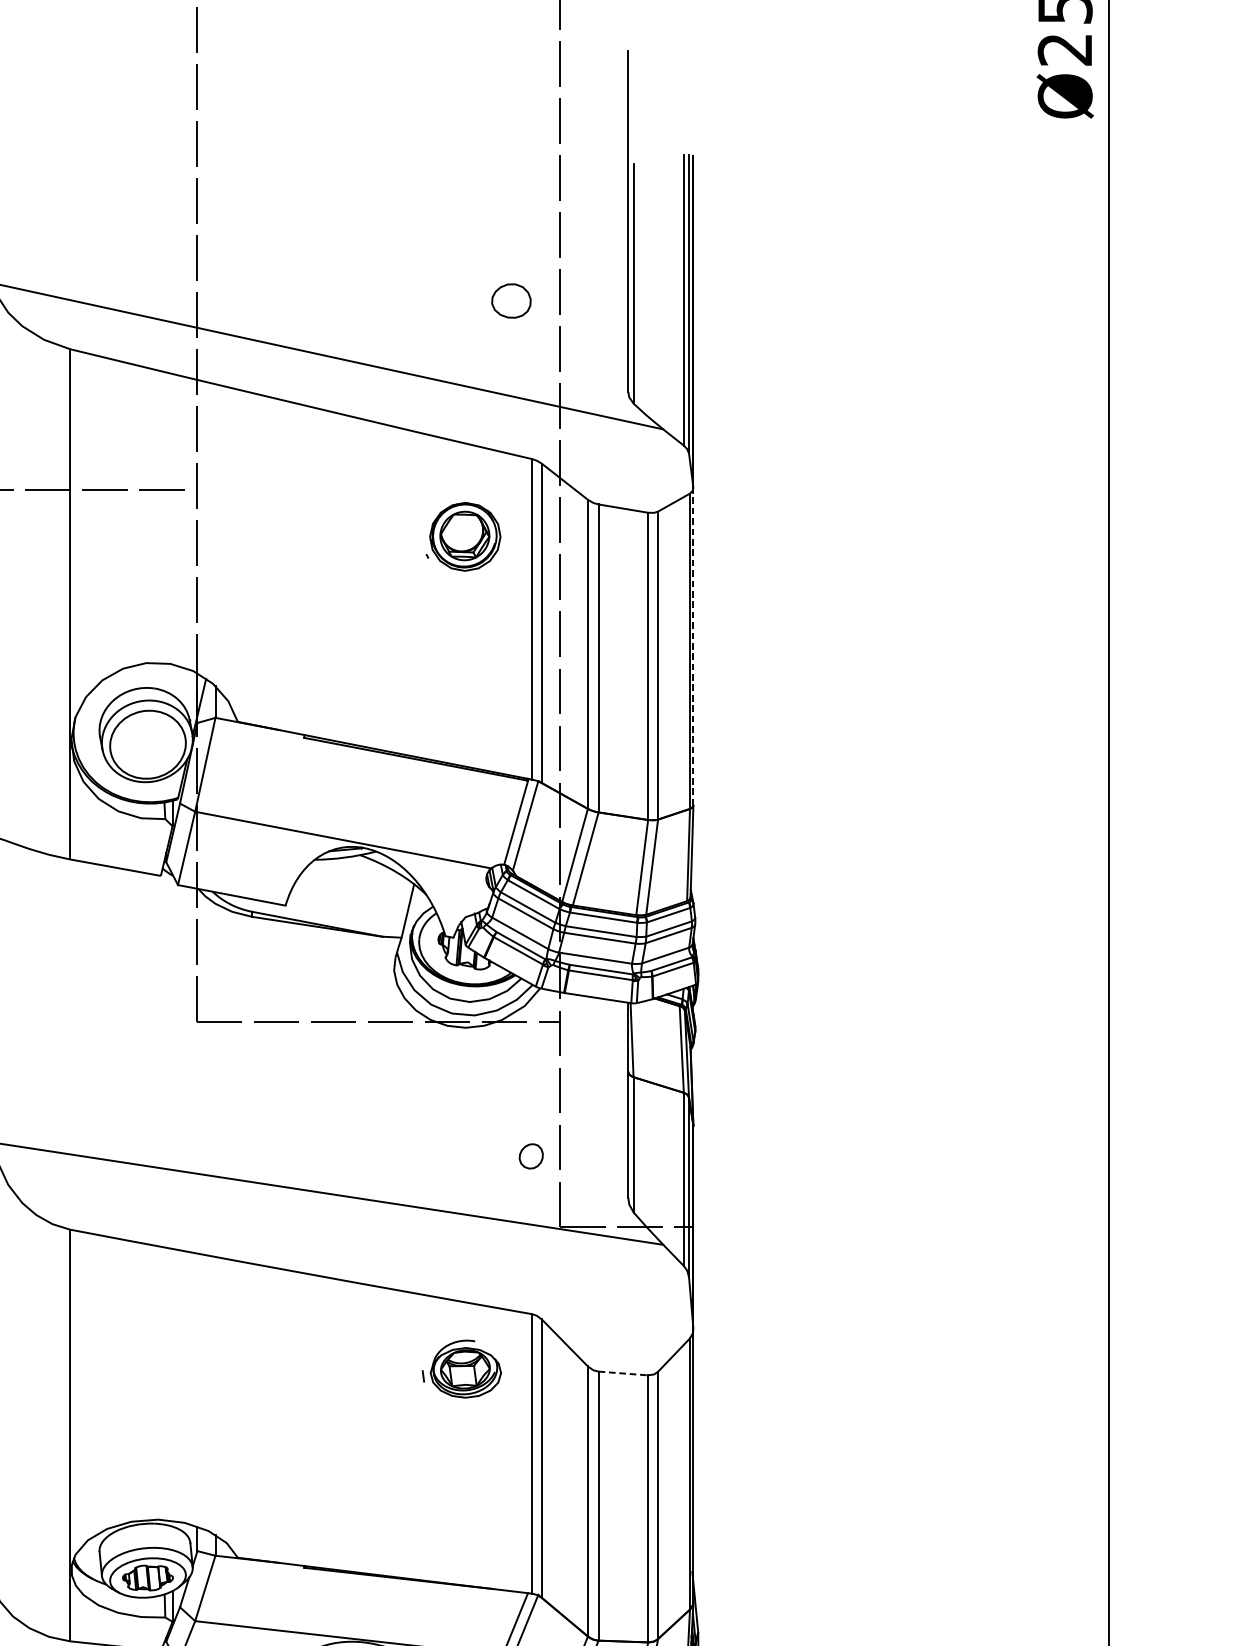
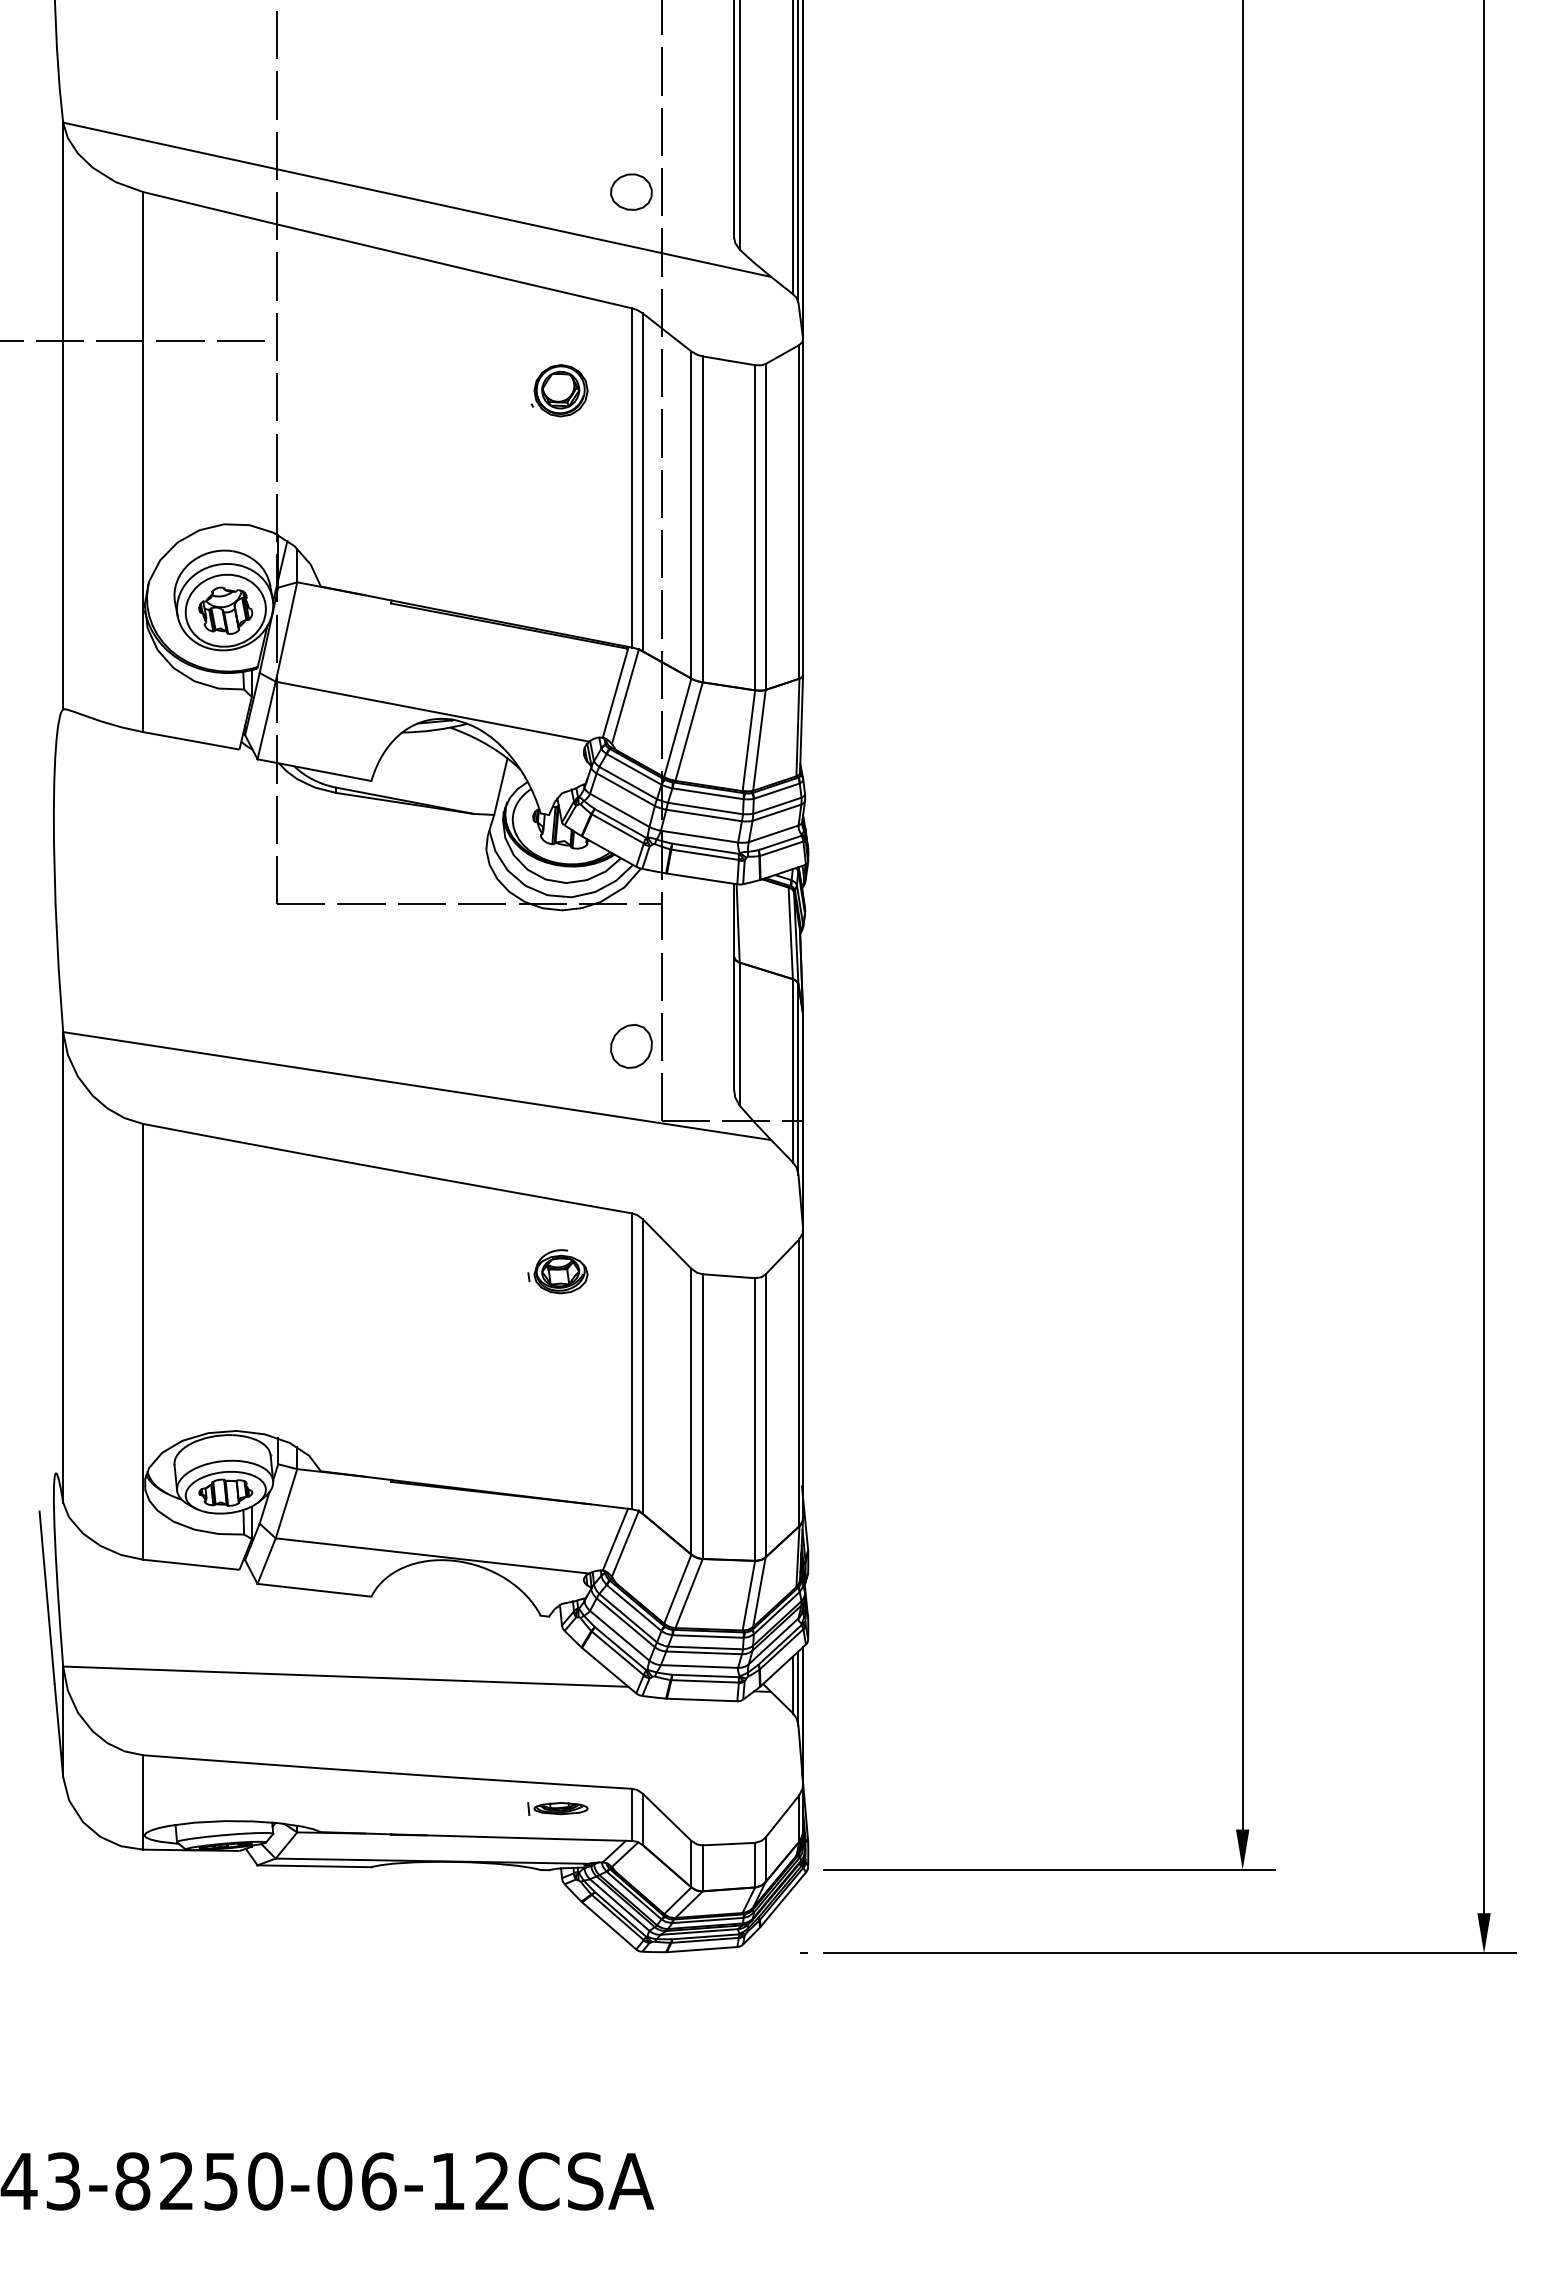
part: (511, 300) -> (631, 191), moved
part: (463, 536) -> (559, 390), size x0.71
line: (693, 646) -> (803, 506), dashed -> solid
part: (147, 744) -> (225, 610), added
part: (531, 1156) -> (631, 1046), size x1.67
part: (461, 1369) -> (557, 1271), size x0.71
line: (624, 1373) -> (730, 1276), dashed -> solid

